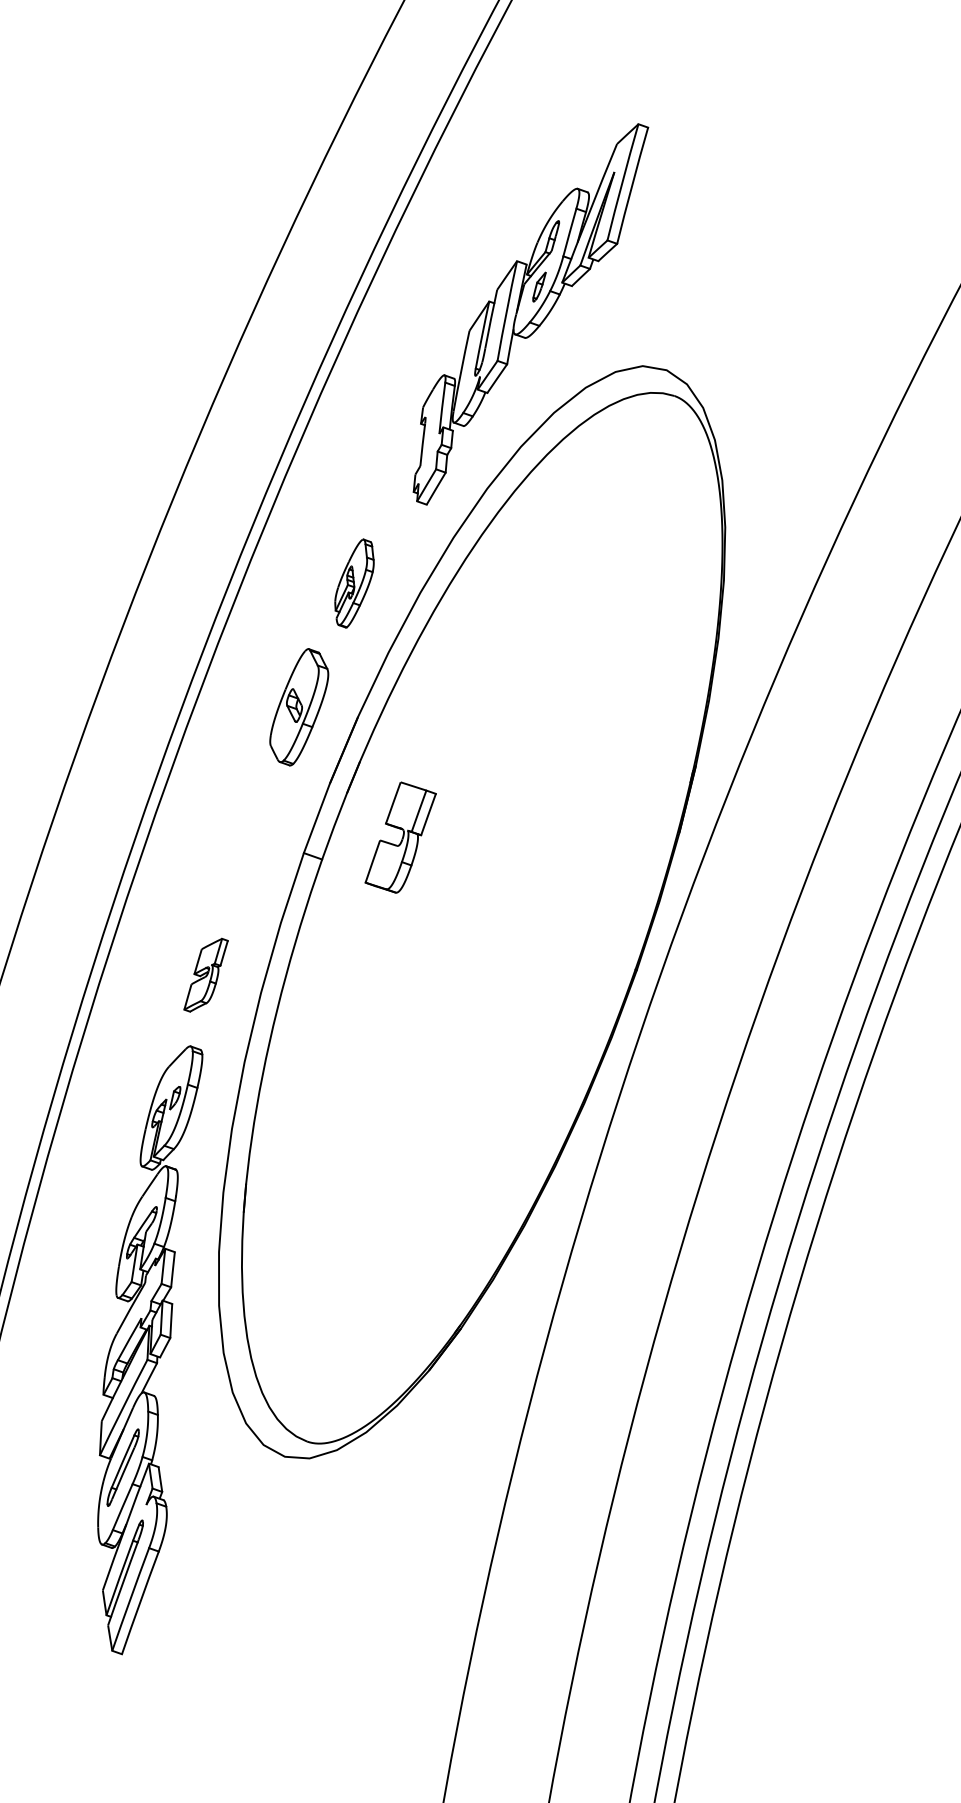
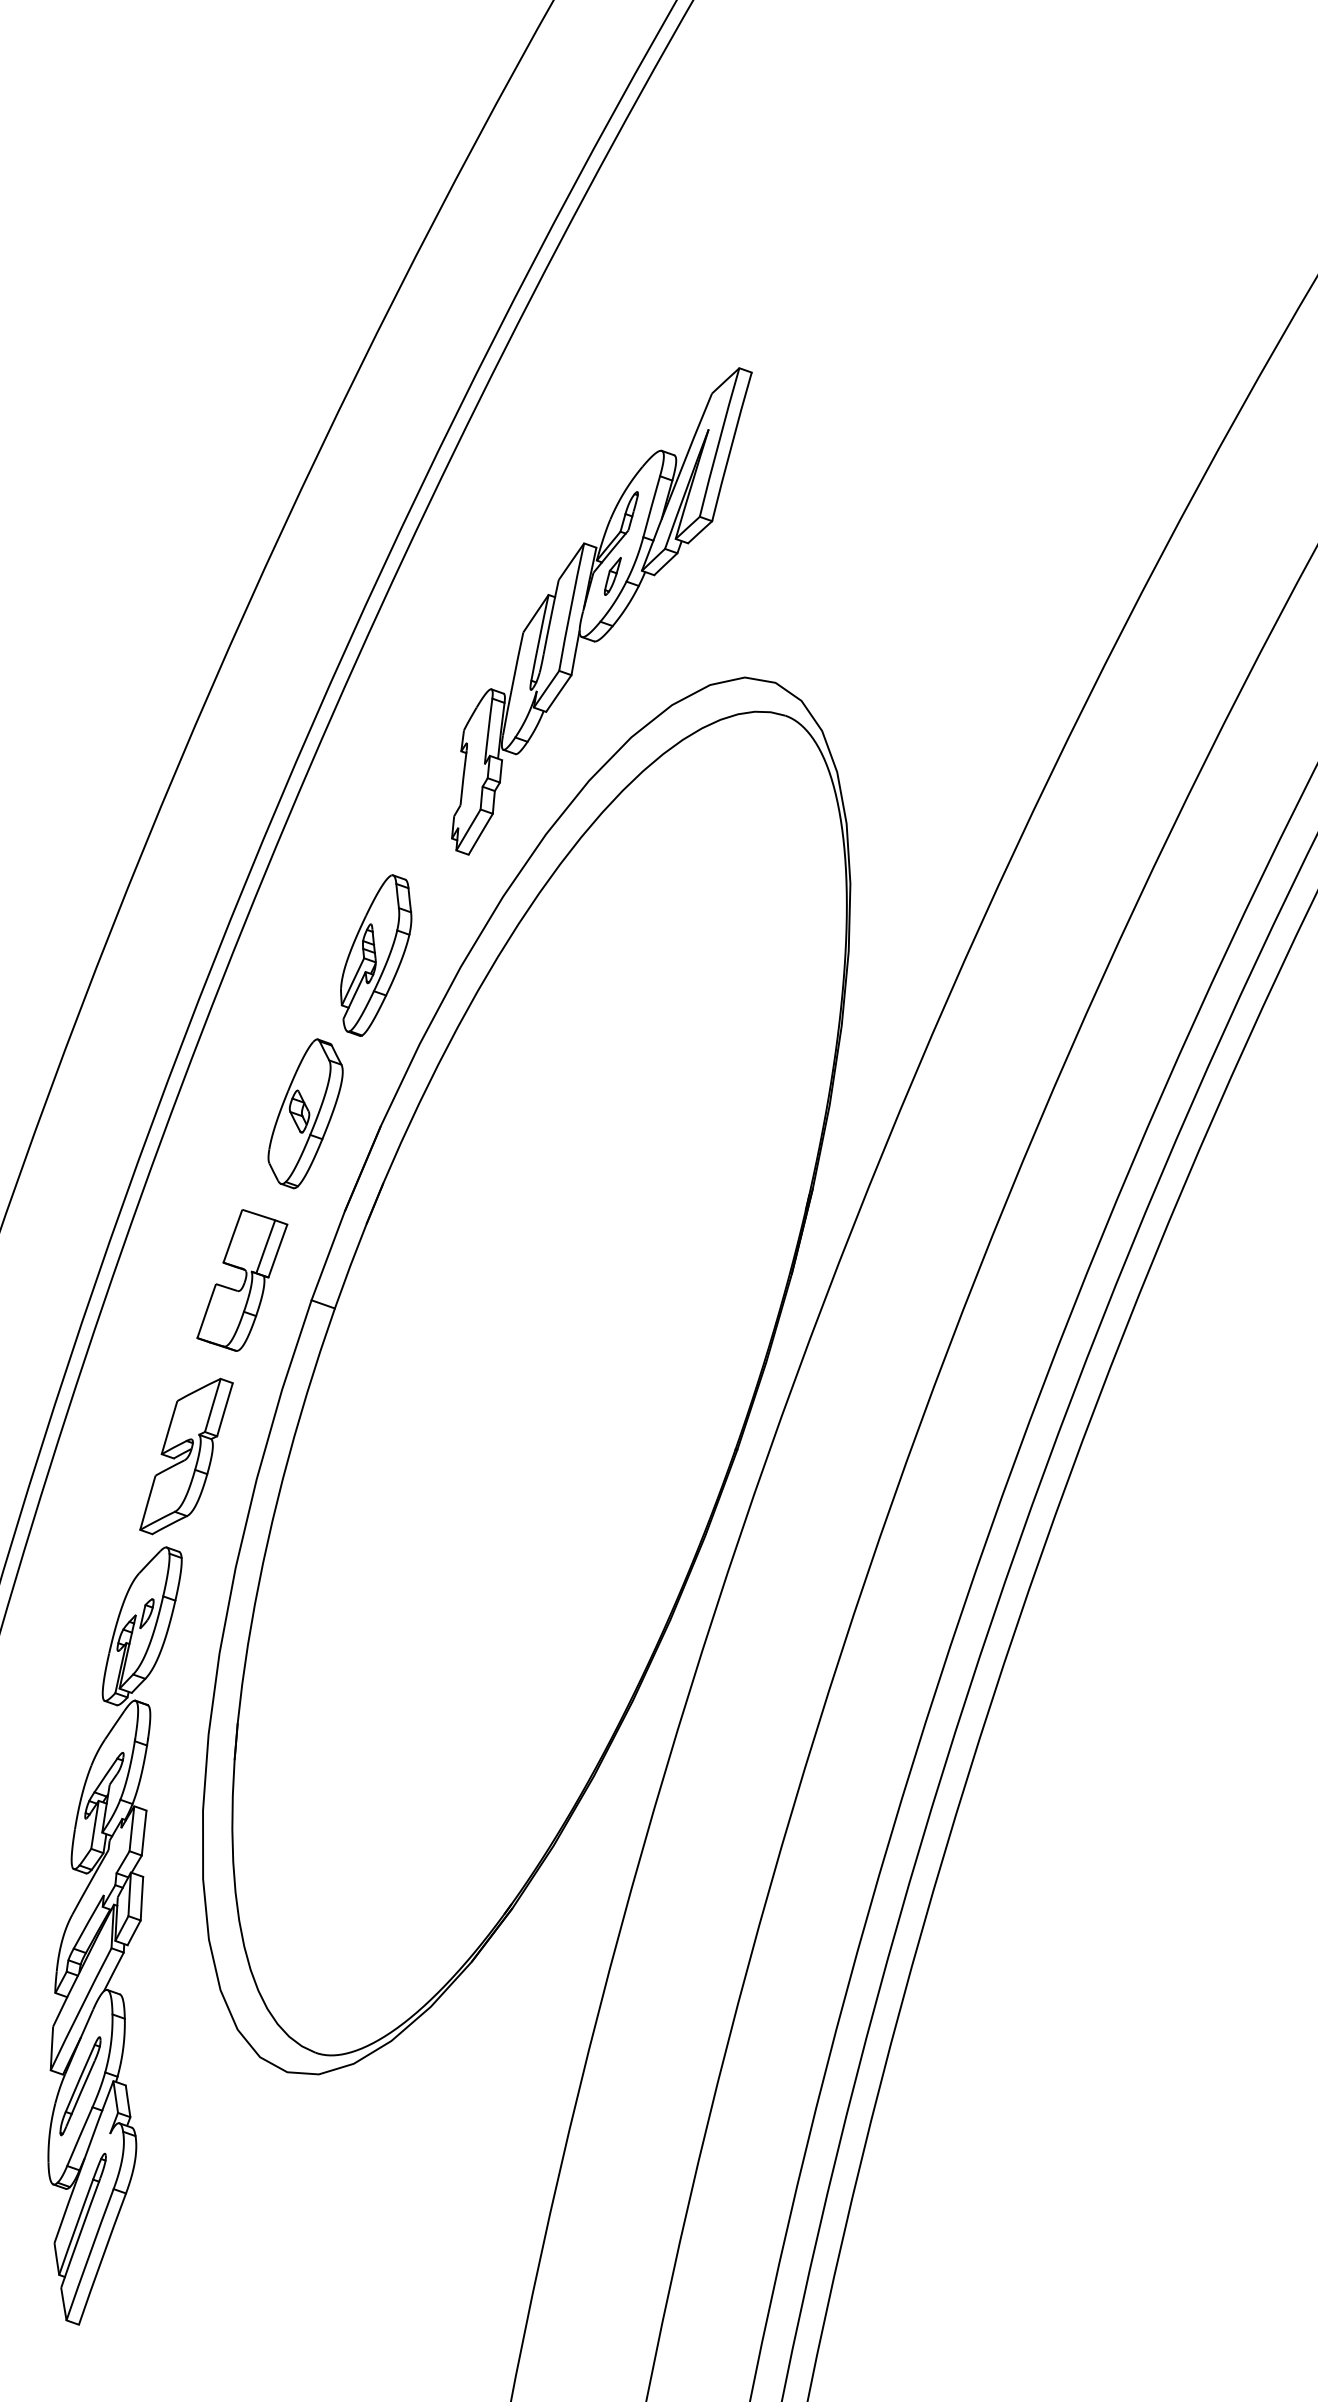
part: (354, 583) -> (376, 955), size x1.43
part: (400, 837) -> (242, 1280), moved
part: (206, 975) -> (186, 1456), size x1.67

